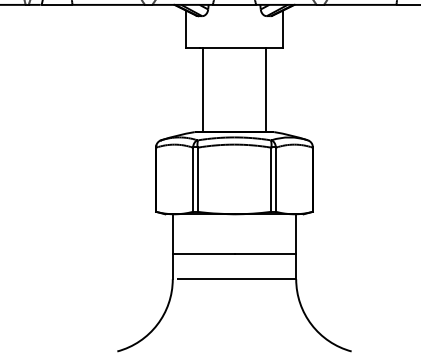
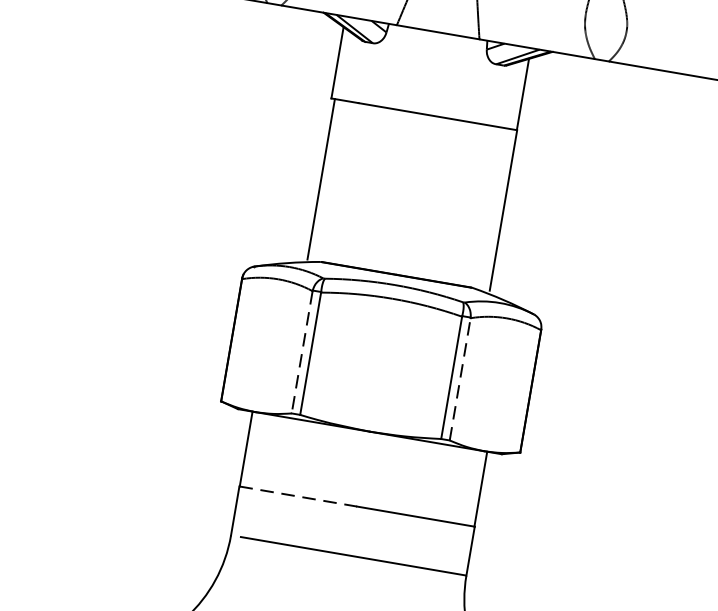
line: (202, 89) -> (320, 178), moved
line: (266, 89) -> (504, 209), moved
line: (275, 179) -> (459, 378), solid -> dashed
line: (193, 180) -> (302, 353), solid -> dashed
line: (203, 253) -> (298, 496), solid -> dashed

